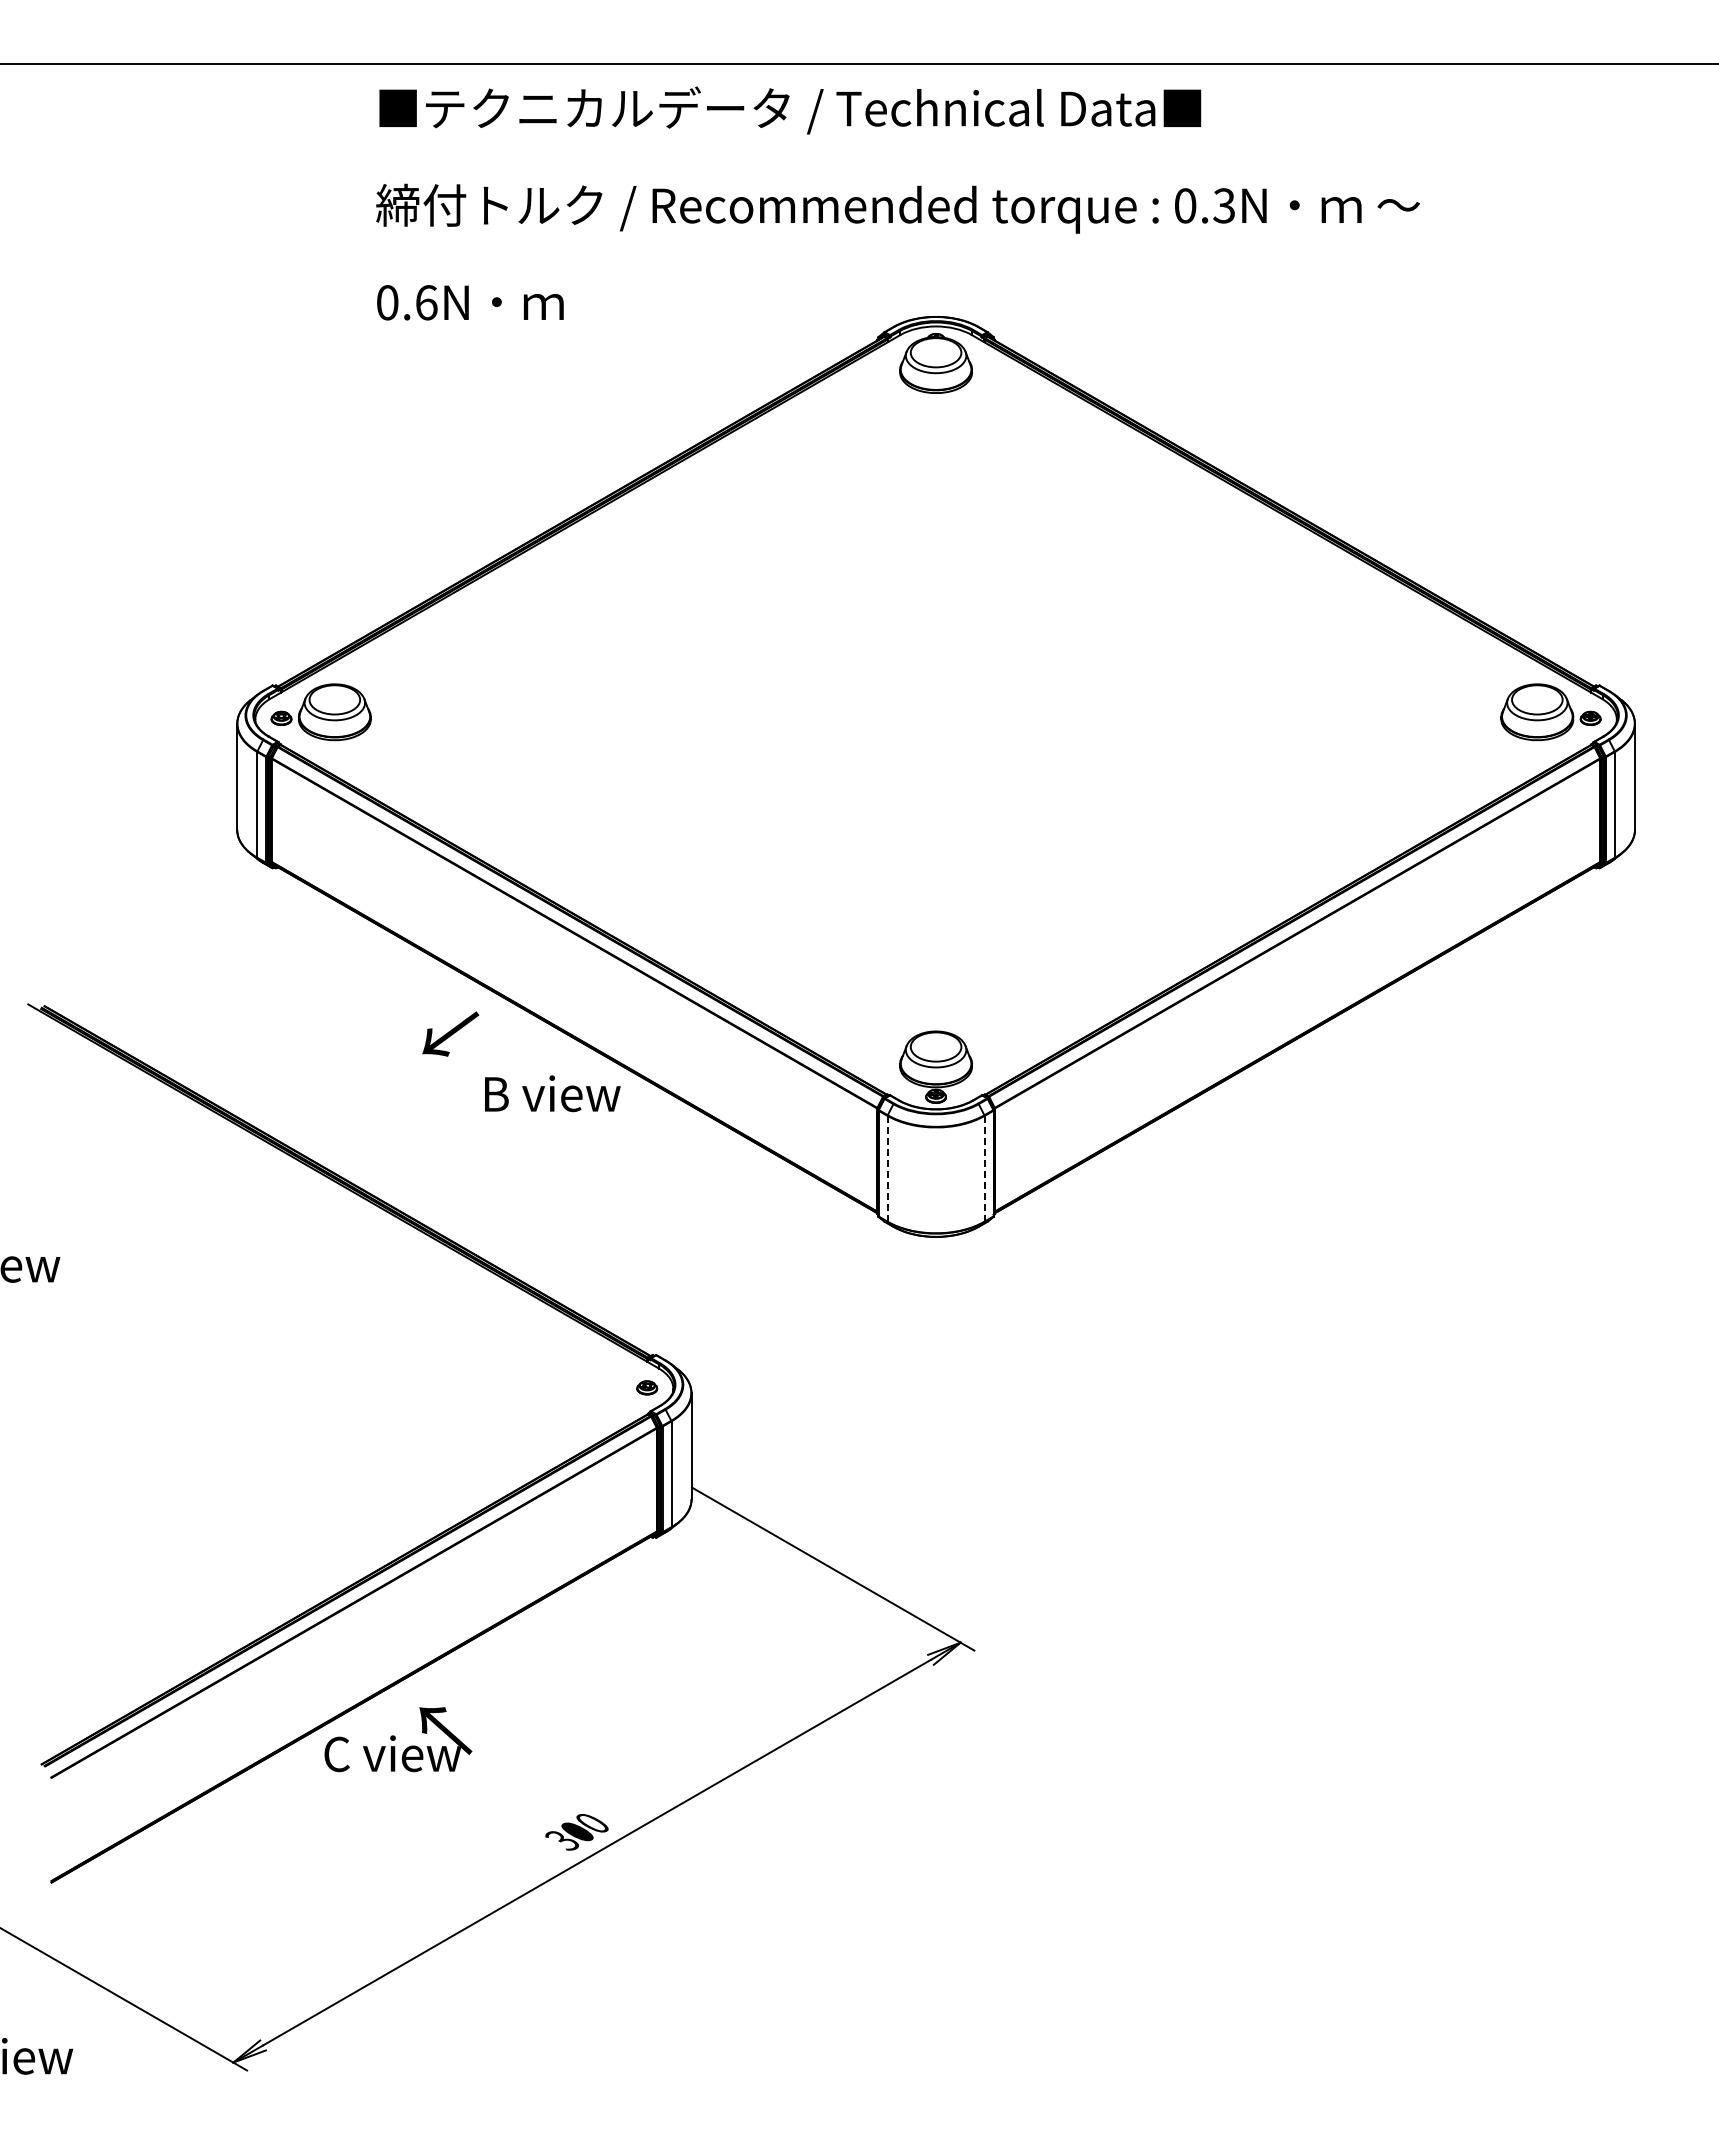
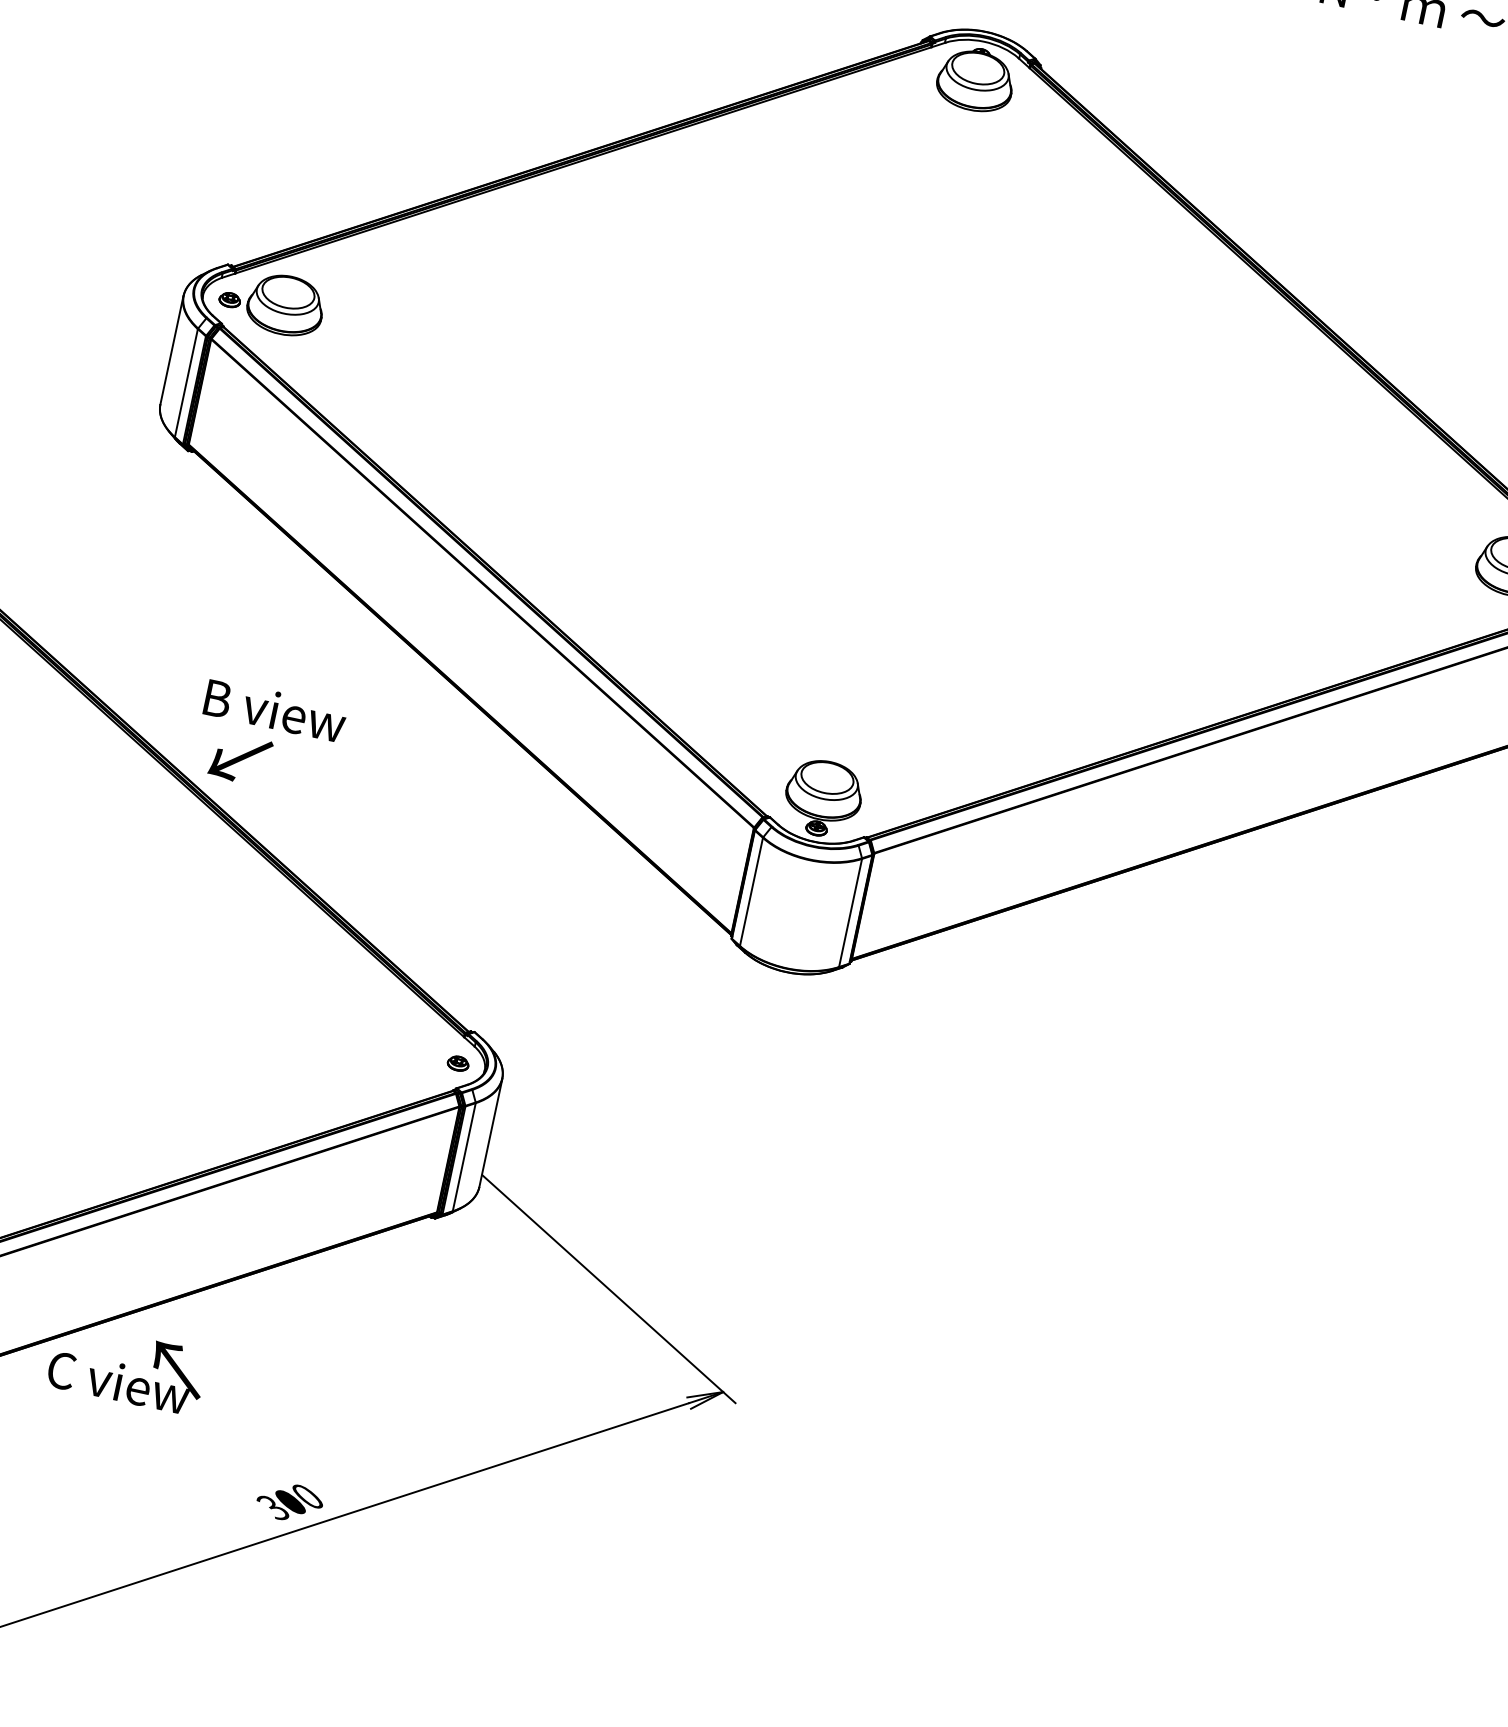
text: (450, 1033) -> (240, 758), moved
text: (552, 1093) -> (275, 710), moved
line: (887, 1168) -> (751, 891), dashed -> solid
line: (984, 1168) -> (850, 912), dashed -> solid

